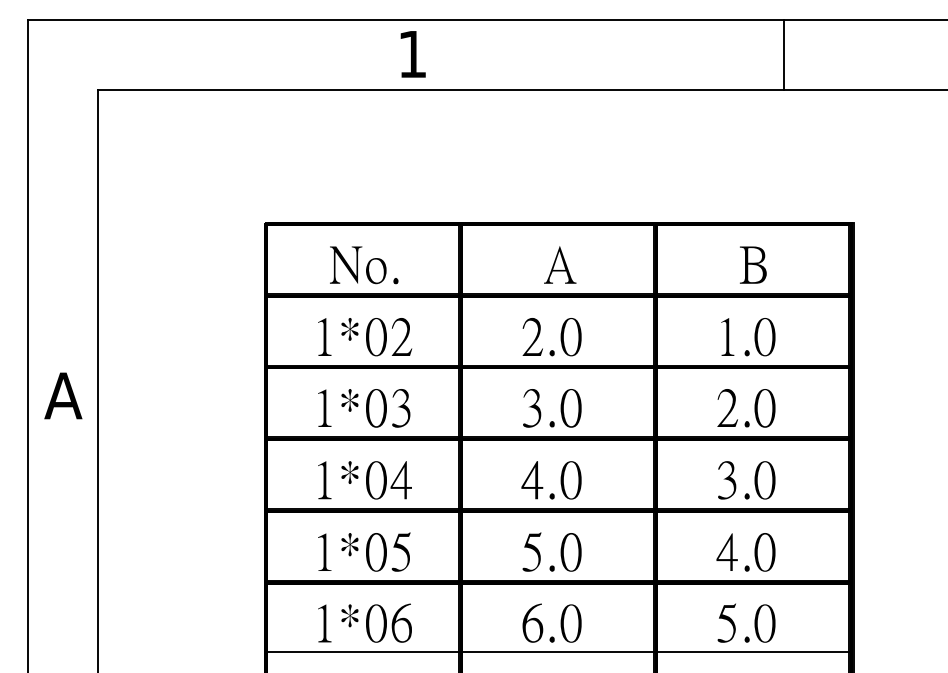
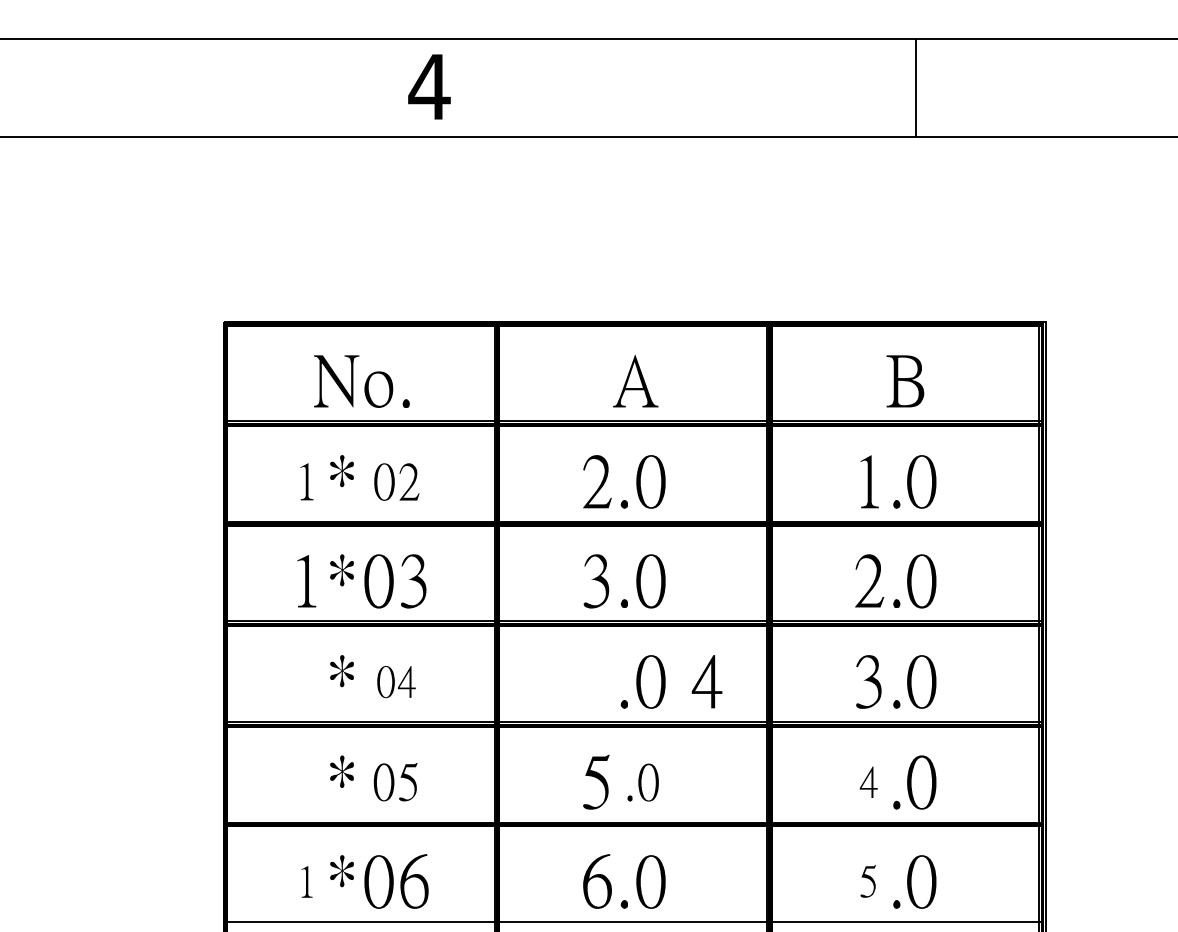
text: (412, 54) -> (429, 87), 1 -> 4
line: (784, 54) -> (916, 87), moved
part: (324, 336) -> (306, 481), size x0.7
part: (389, 337) -> (397, 482), size x0.7
fill: (324, 480) -> (306, 682), removed
part: (388, 480) -> (395, 682), size x0.6
part: (532, 480) -> (707, 682), moved
part: (324, 551) -> (306, 781), removed
part: (388, 551) -> (395, 781), size x0.7
part: (726, 551) -> (867, 781), size x0.6
part: (565, 552) -> (643, 782), size x0.7
part: (726, 622) -> (867, 880), size x0.6
part: (324, 623) -> (306, 881), size x0.6

